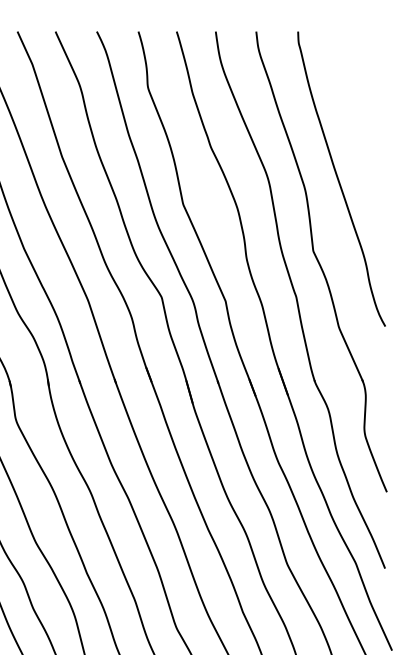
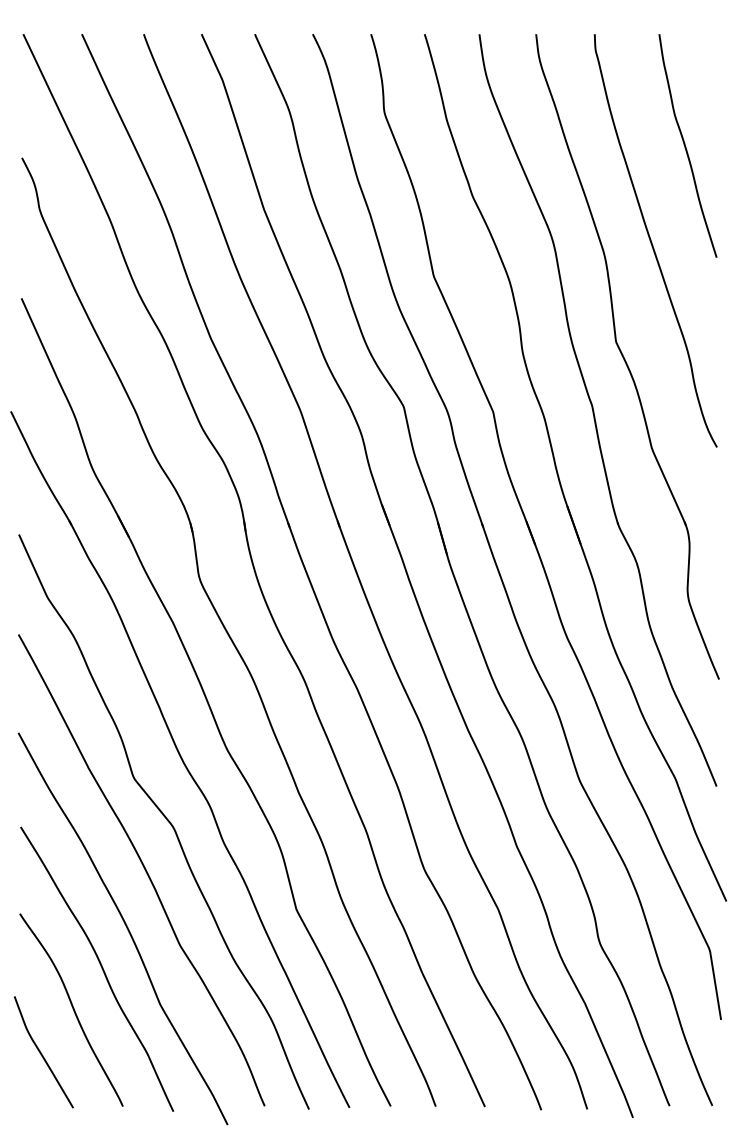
curve: (363, 111) -> (686, 146), added

